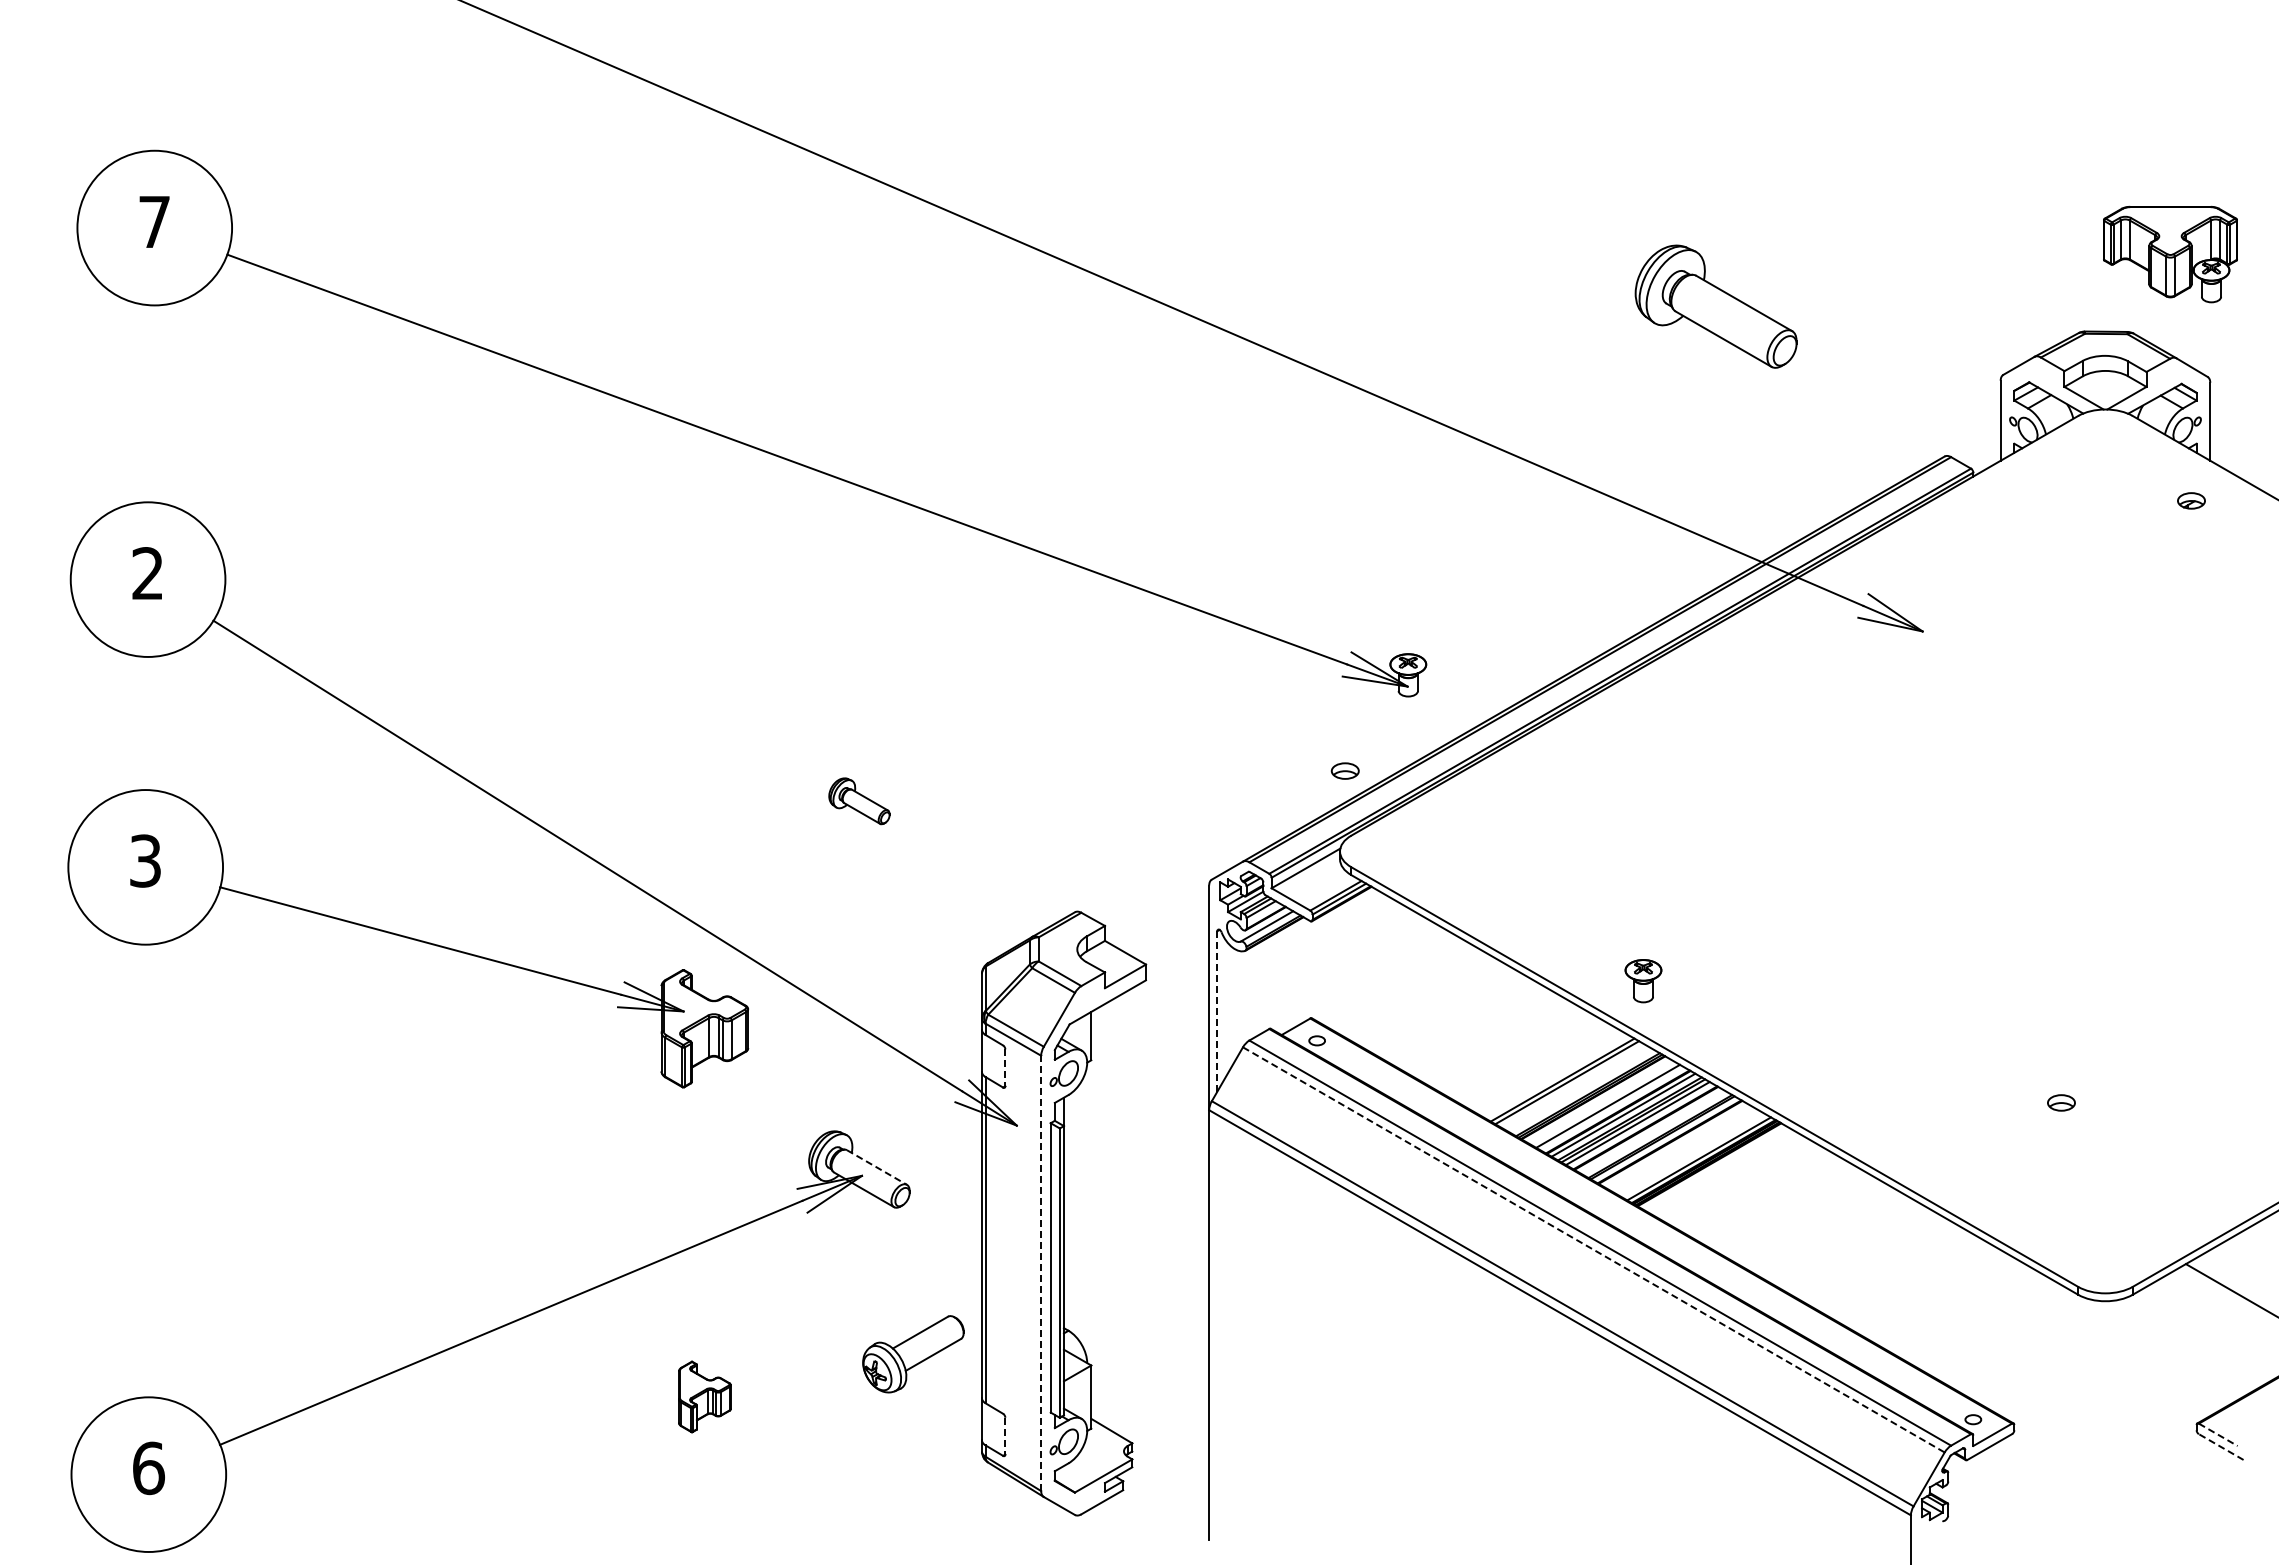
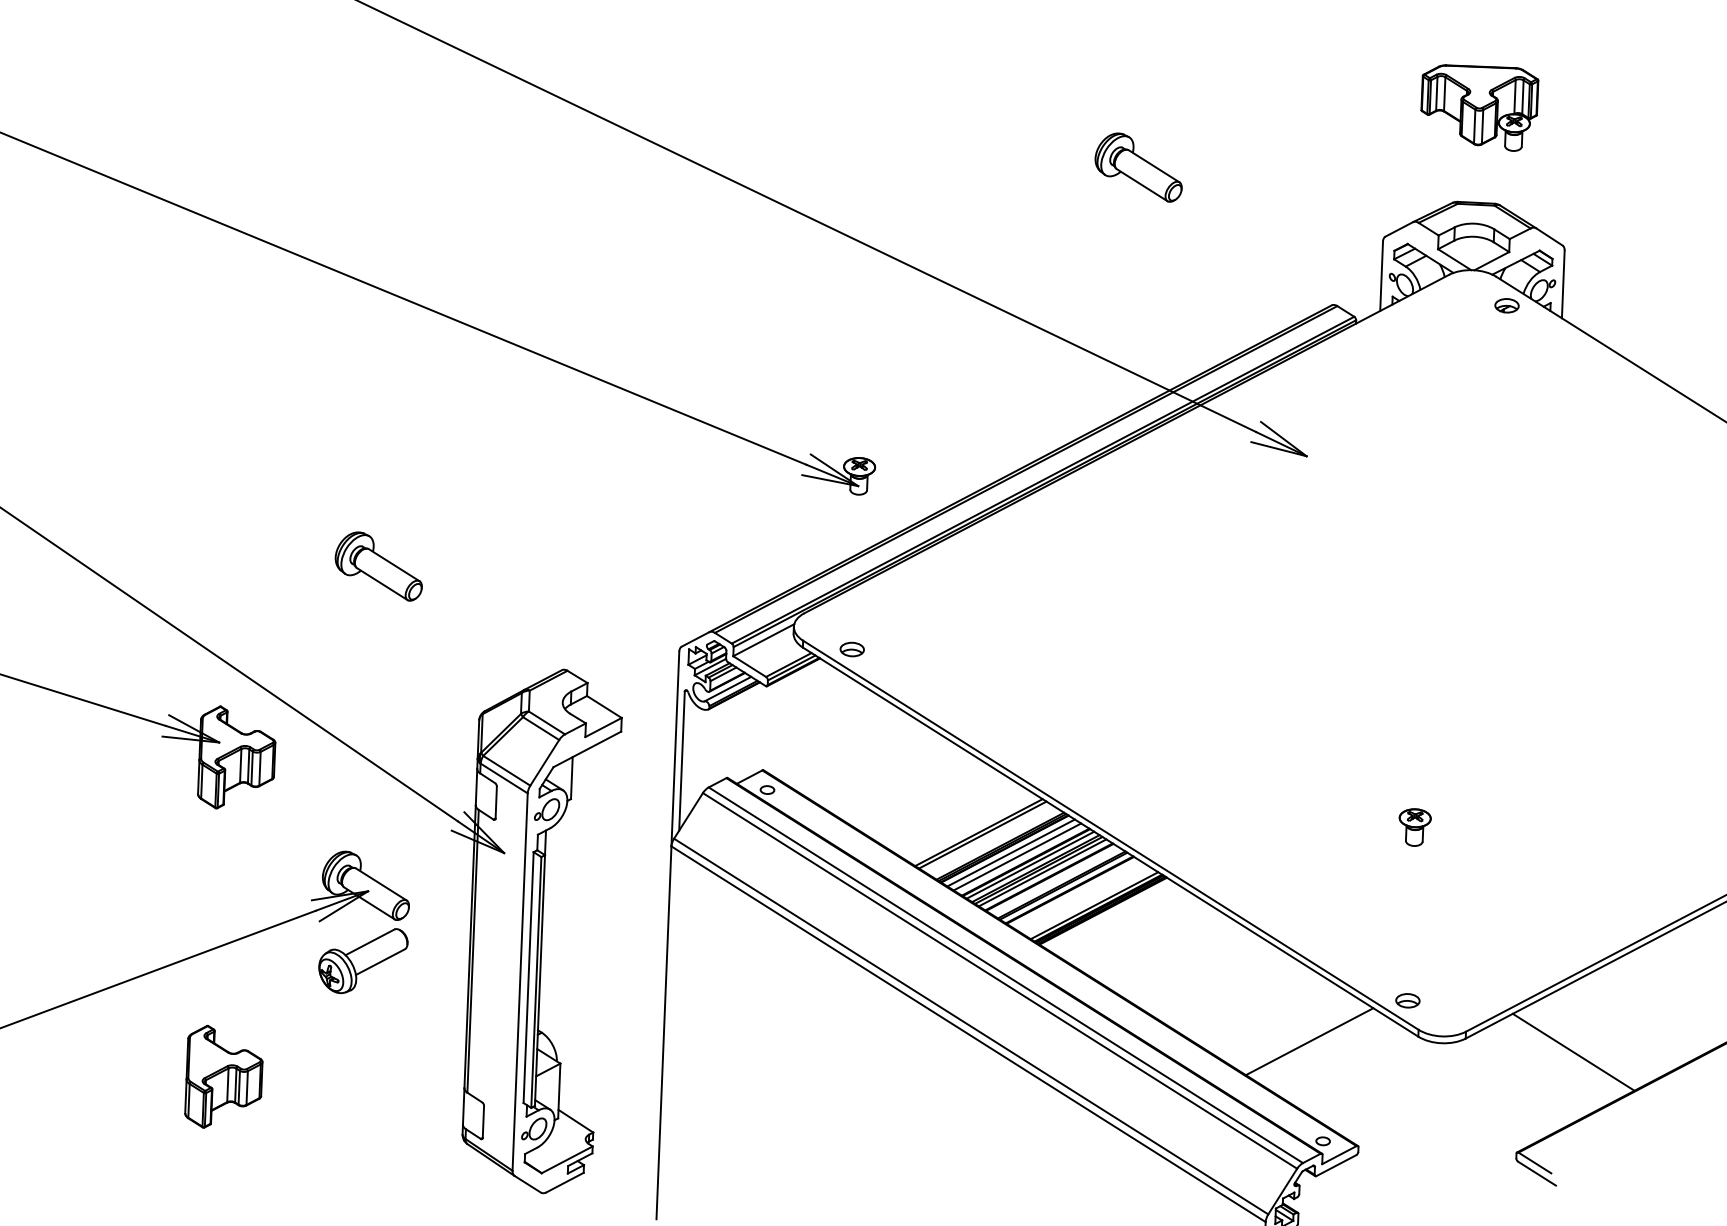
part: (2170, 254) -> (1479, 108), moved
part: (1715, 306) -> (1138, 167), size x0.62
part: (2191, 500) -> (1507, 305), moved
part: (1344, 770) -> (851, 648), moved
part: (859, 801) -> (379, 566), size x1.67
part: (1643, 981) -> (1414, 827), moved
line: (1217, 1011) -> (682, 761), dashed -> solid
line: (1005, 1068) -> (496, 803), dashed -> solid
line: (1600, 1101) -> (1010, 852), added
part: (2061, 1102) -> (1407, 1000), moved
line: (877, 1167) -> (381, 884), dashed -> solid
line: (1594, 1250) -> (1000, 981), dashed -> solid
line: (1041, 1273) -> (520, 982), dashed -> solid
line: (1953, 1305) -> (1309, 1041), added
part: (913, 1354) -> (363, 961), moved
part: (704, 1396) -> (223, 1077), size x1.67
line: (2218, 1435) -> (1535, 1163), dashed -> solid
line: (1005, 1436) -> (483, 1122), dashed -> solid
line: (2221, 1447) -> (1537, 1174), dashed -> solid

